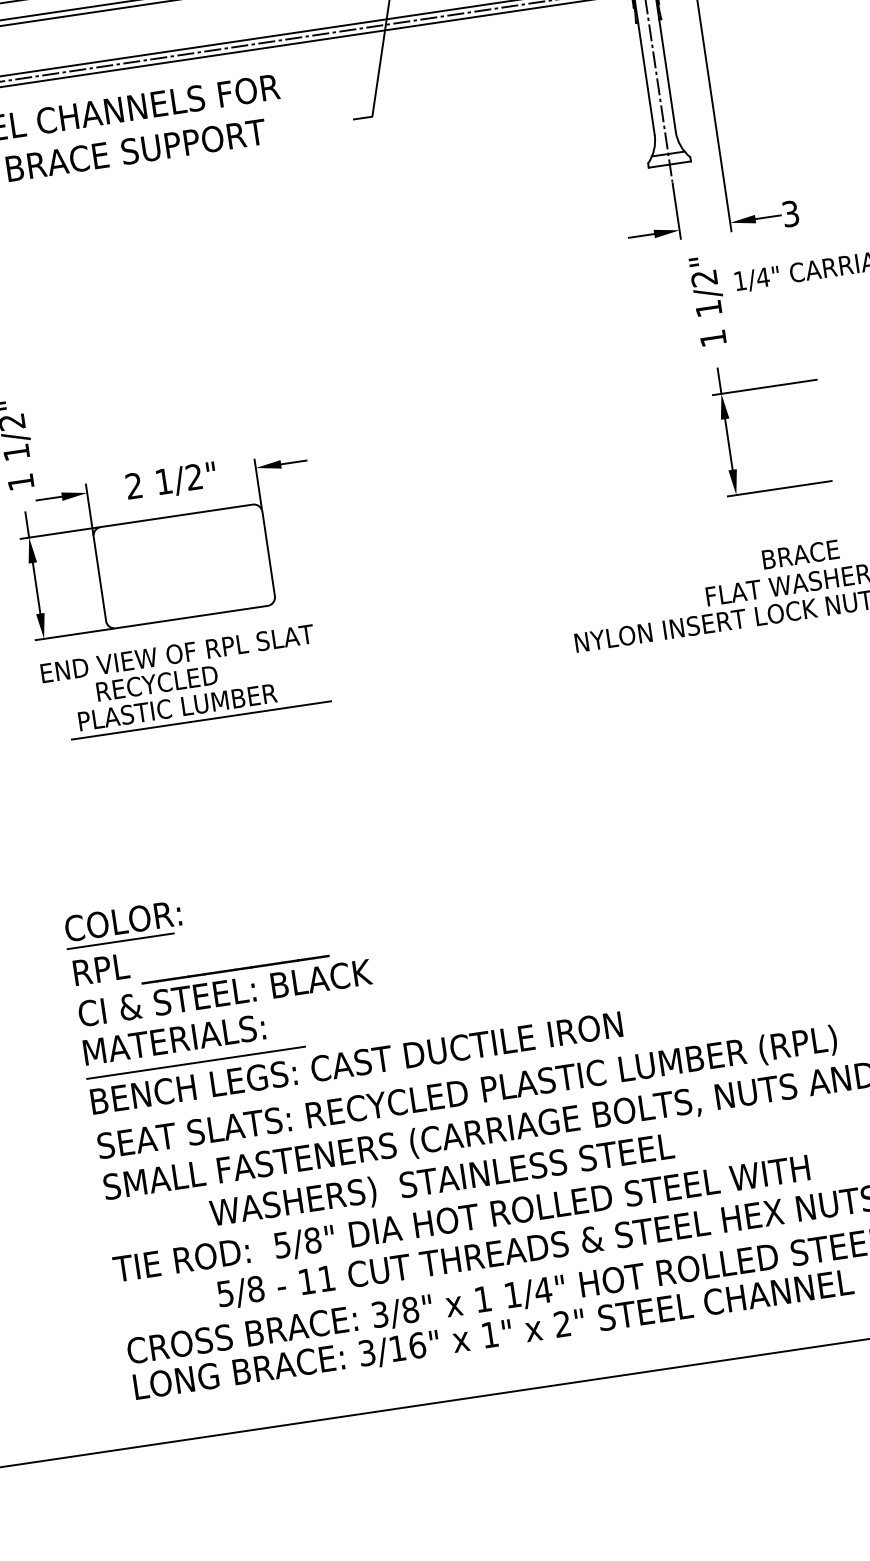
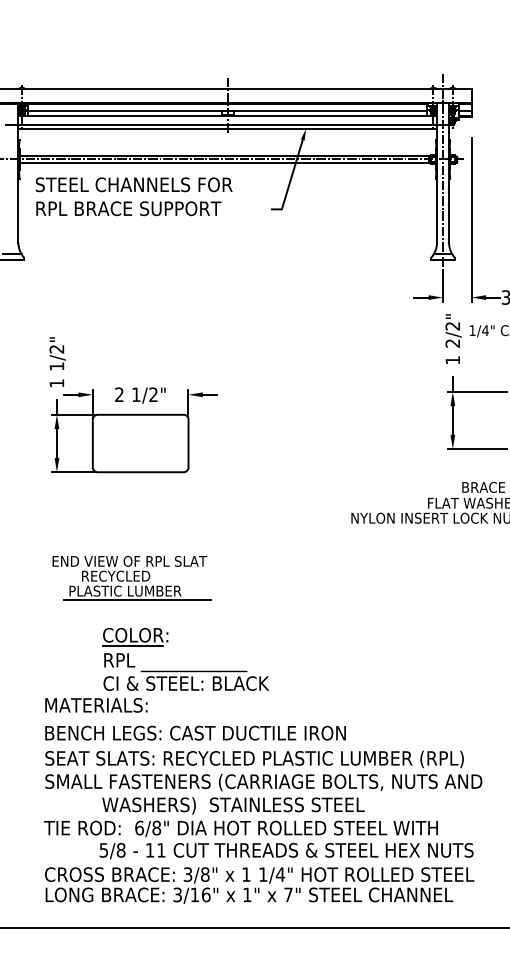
text: (708, 308) -> (452, 343), 1/2" -> 2/2"
part: (184, 681) -> (131, 577), moved
part: (220, 970) -> (185, 670), moved
line: (195, 1062) -> (106, 719), removed
text: (282, 1244) -> (139, 827), 5/8" -> 6/8"
text: (562, 1323) -> (288, 894), 2" -> 7"

